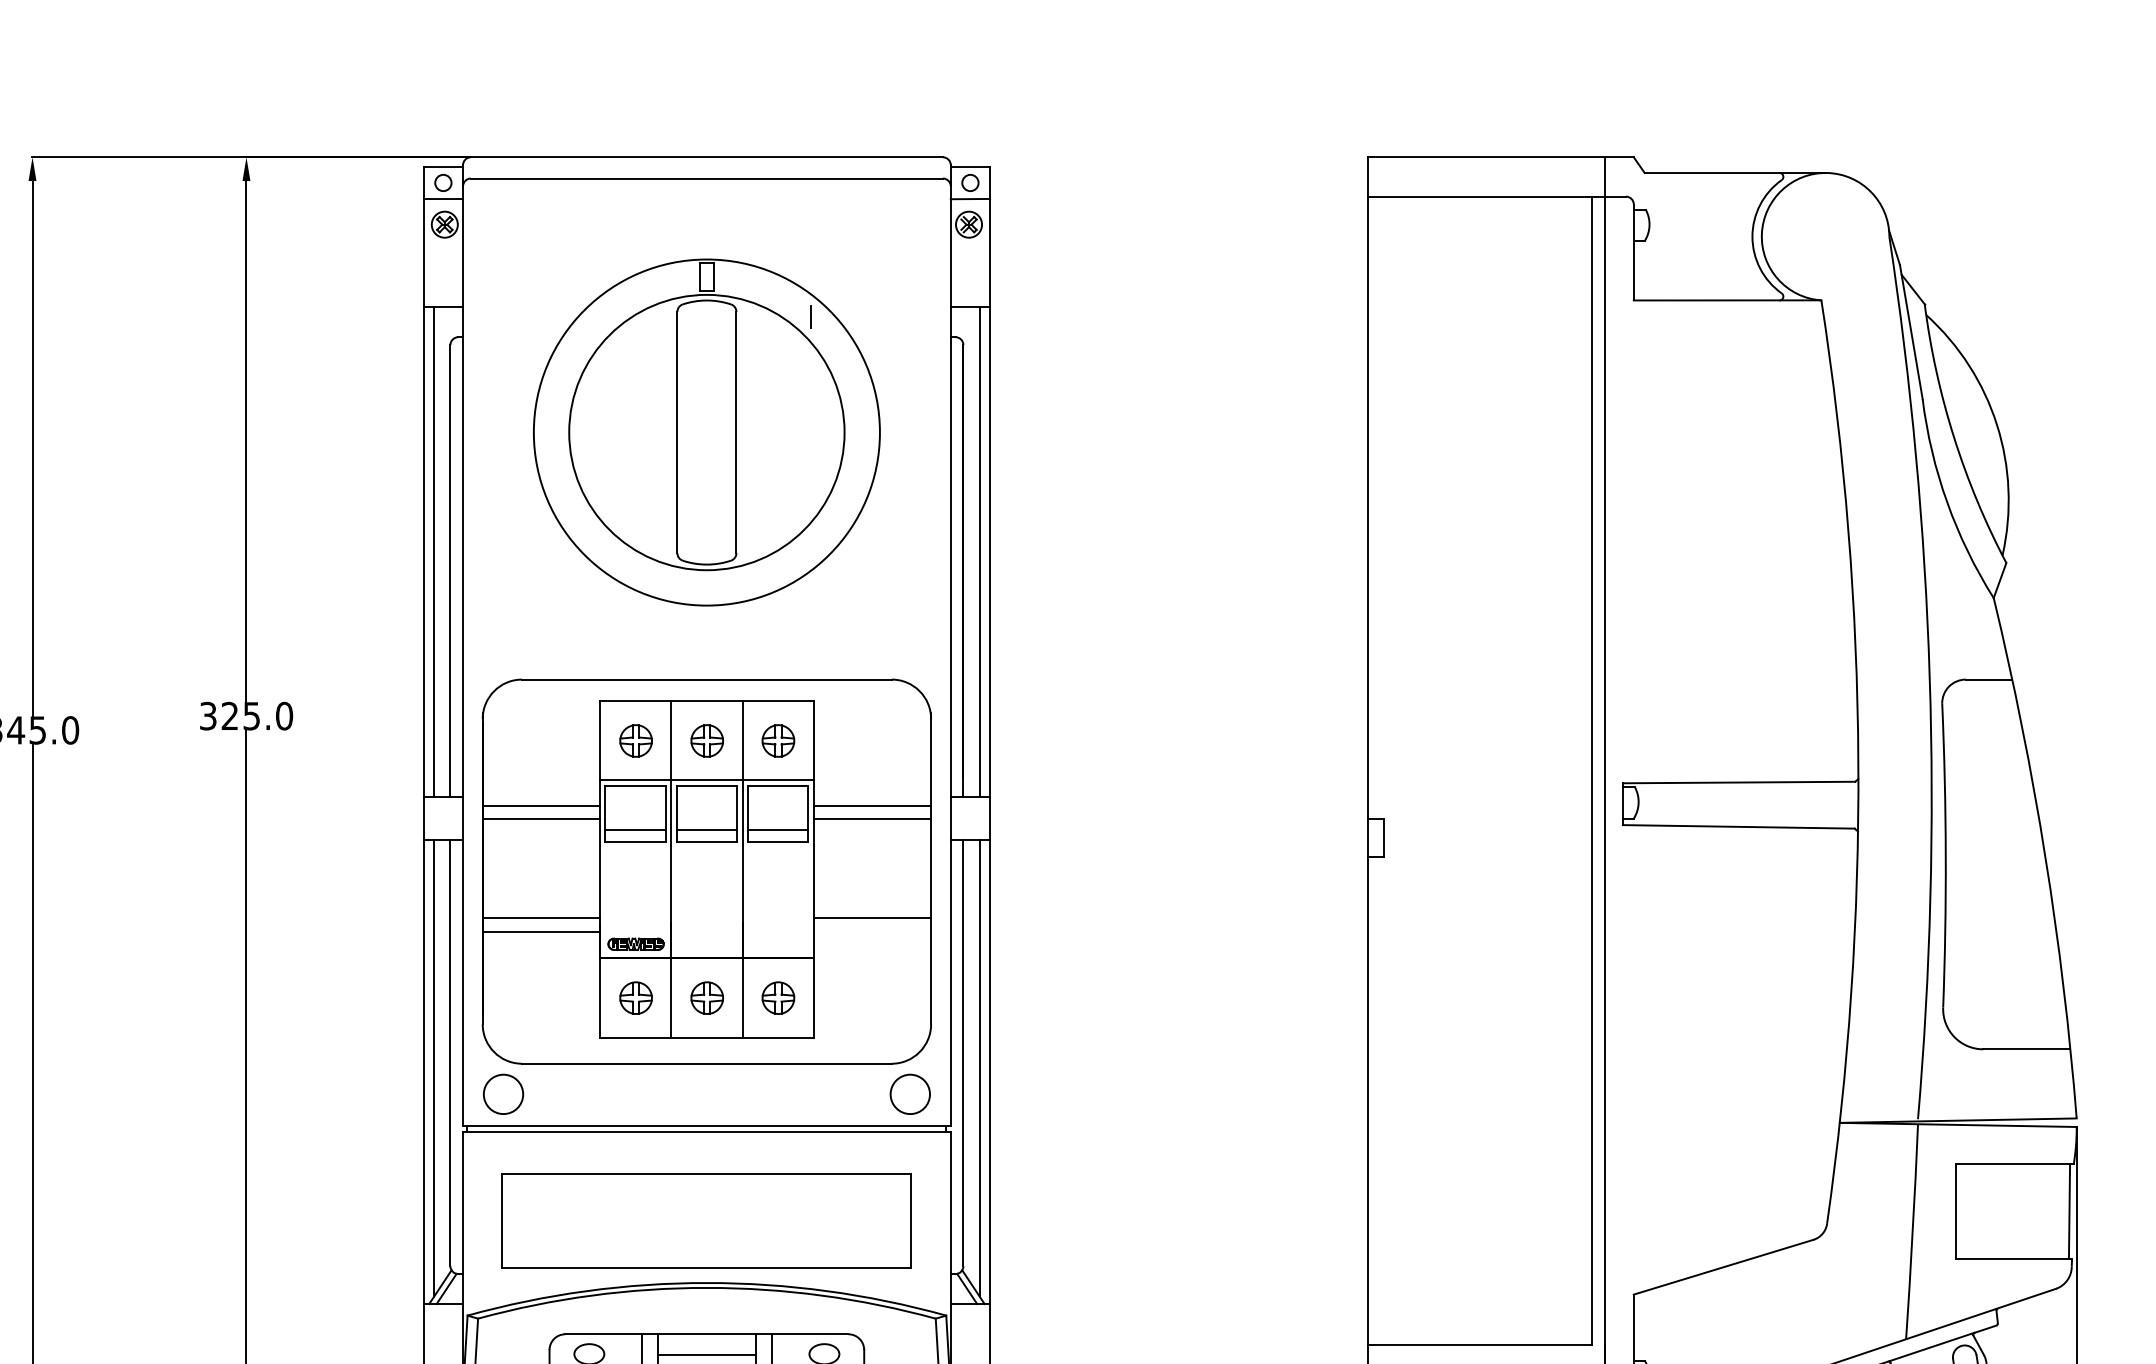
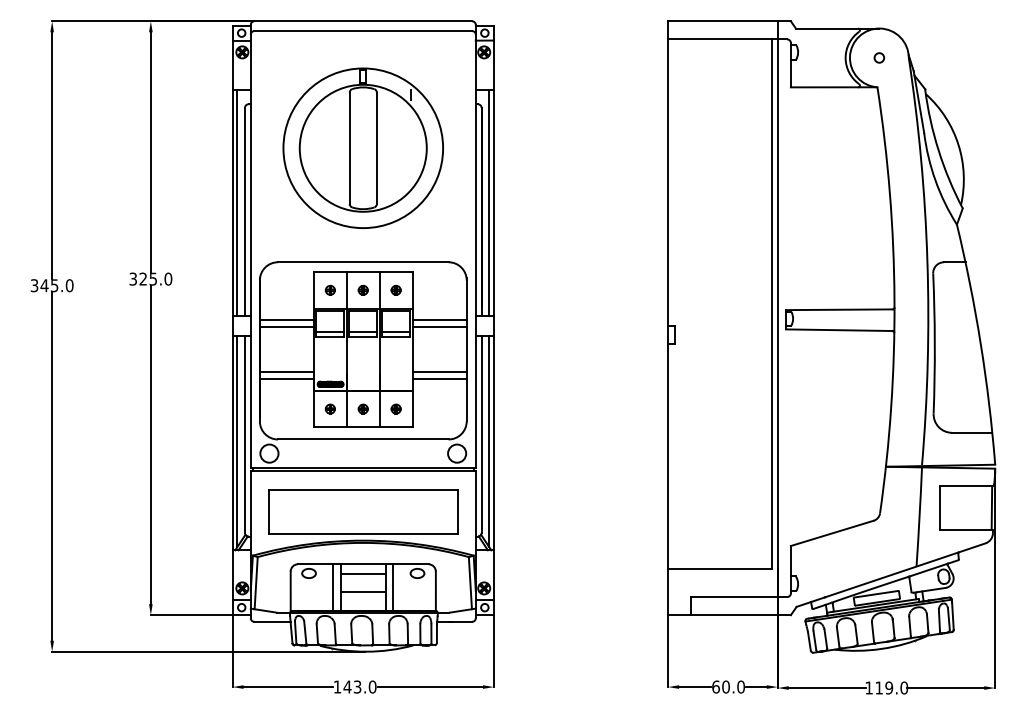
circle: (1825, 235) -> (879, 57), added
part: (633, 738) -> (329, 289), size x0.62
part: (705, 738) -> (362, 289), size x0.62
part: (776, 738) -> (395, 289), size x0.62
line: (872, 931) -> (439, 378), added
part: (633, 996) -> (329, 408), size x0.62
part: (705, 996) -> (362, 408), size x0.62
part: (776, 996) -> (395, 408), size x0.62

